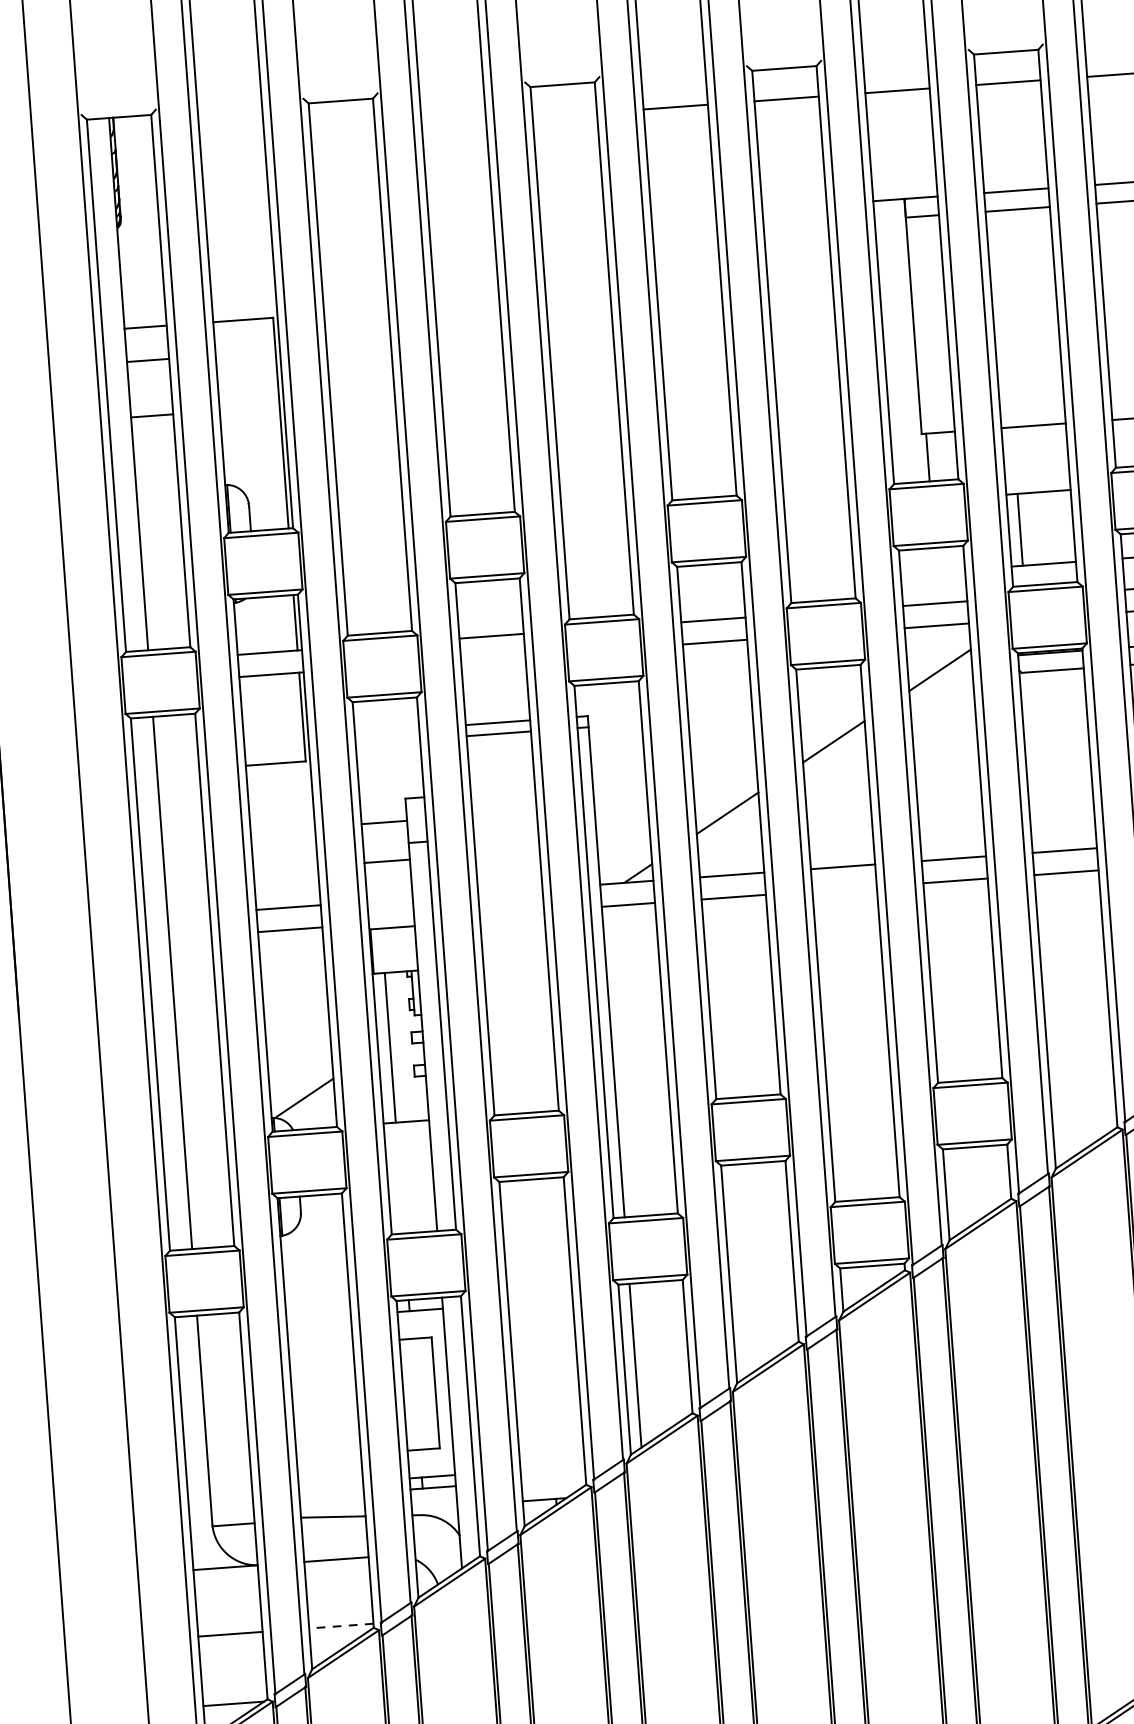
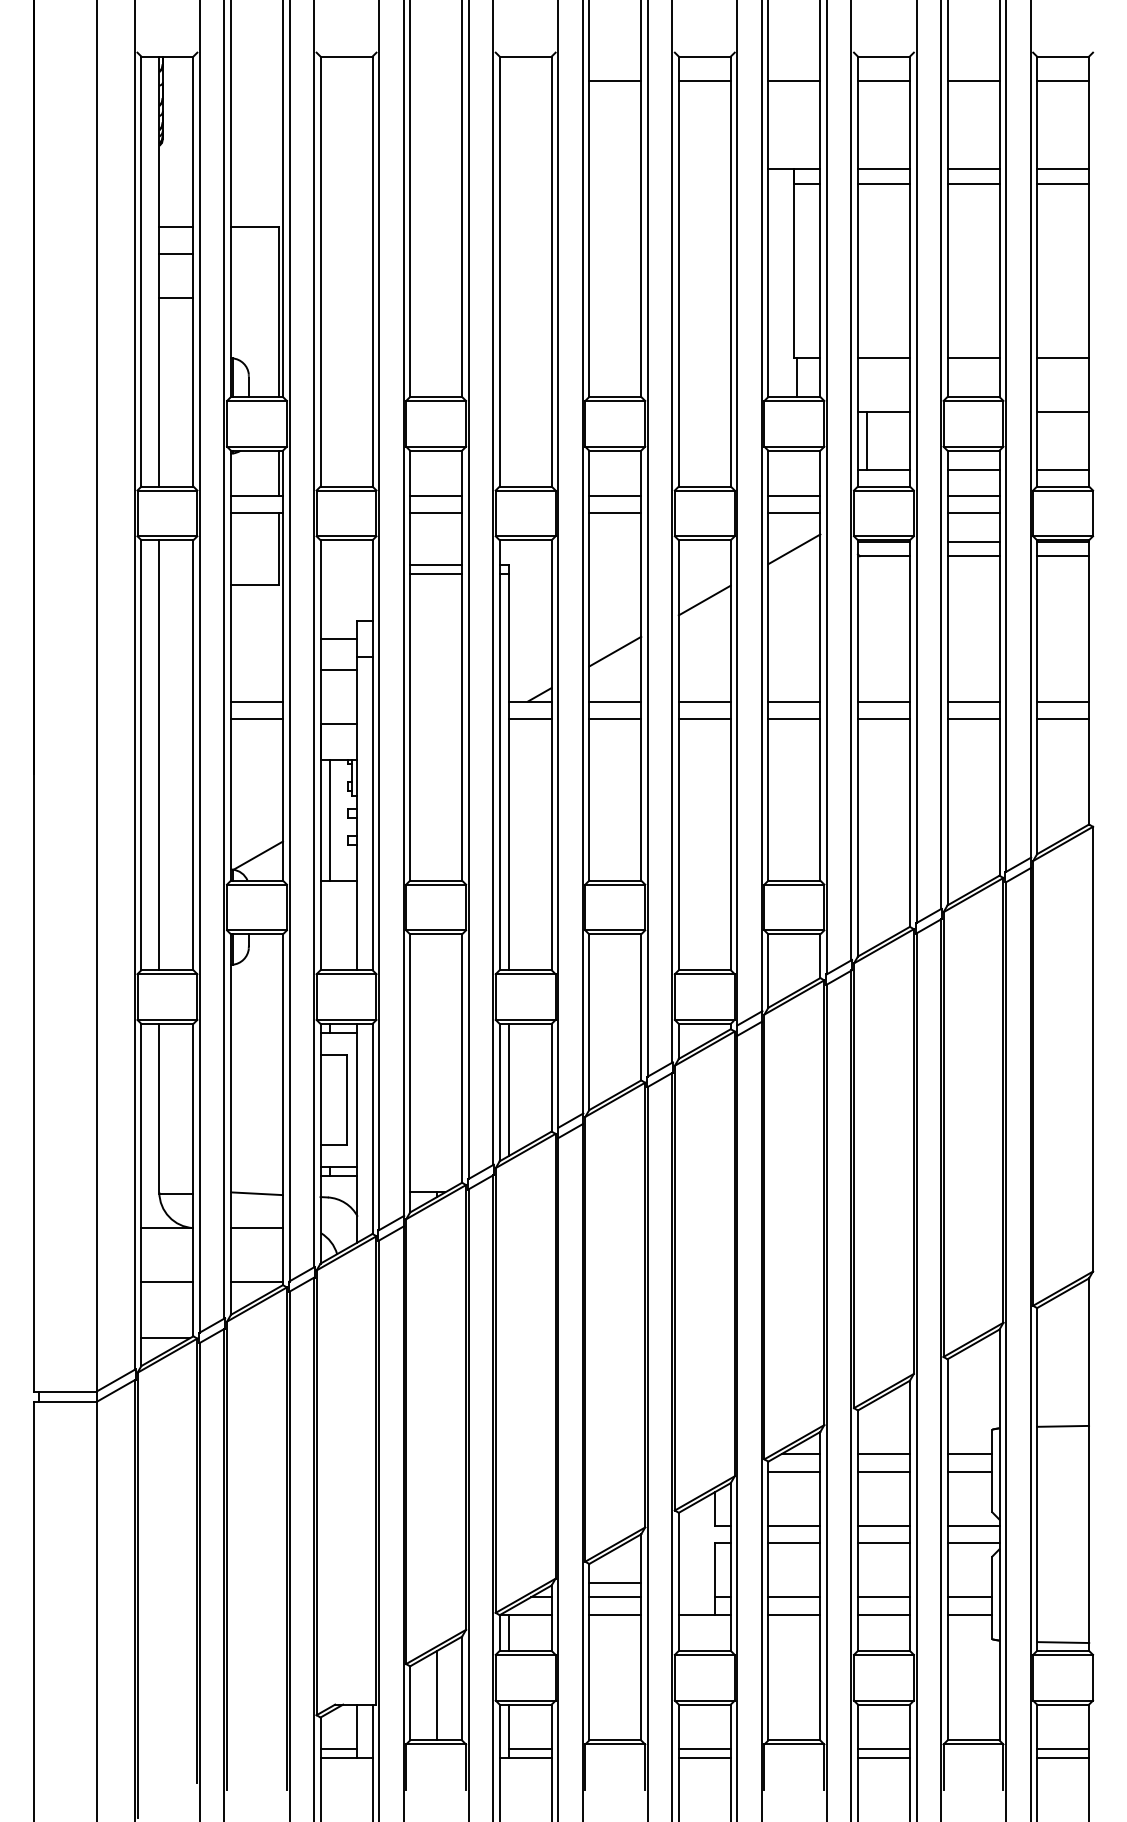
line: (493, 658) -> (436, 513), added
line: (844, 889) -> (704, 719), added
line: (340, 1625) -> (256, 1281), dashed -> solid

